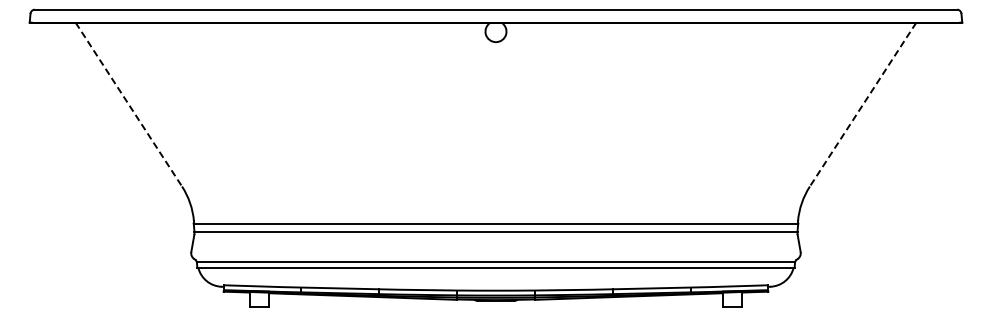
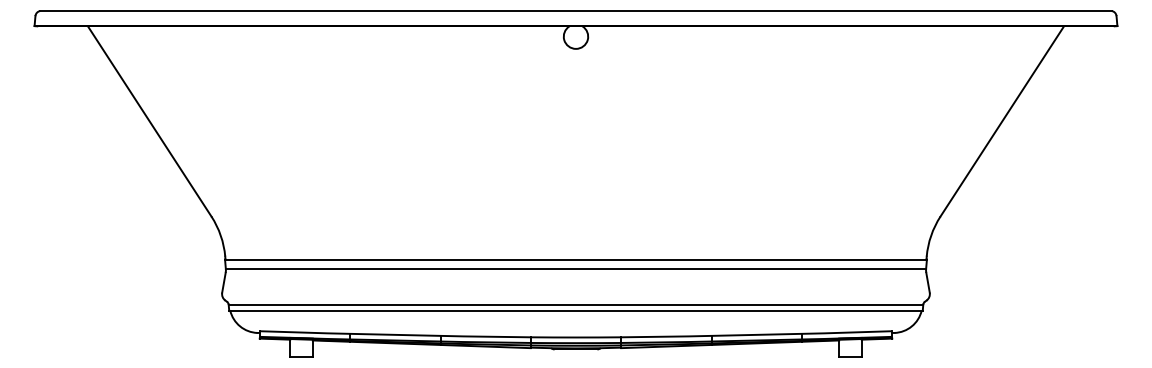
line: (128, 104) -> (149, 121), dashed -> solid
line: (863, 104) -> (1002, 121), dashed -> solid

